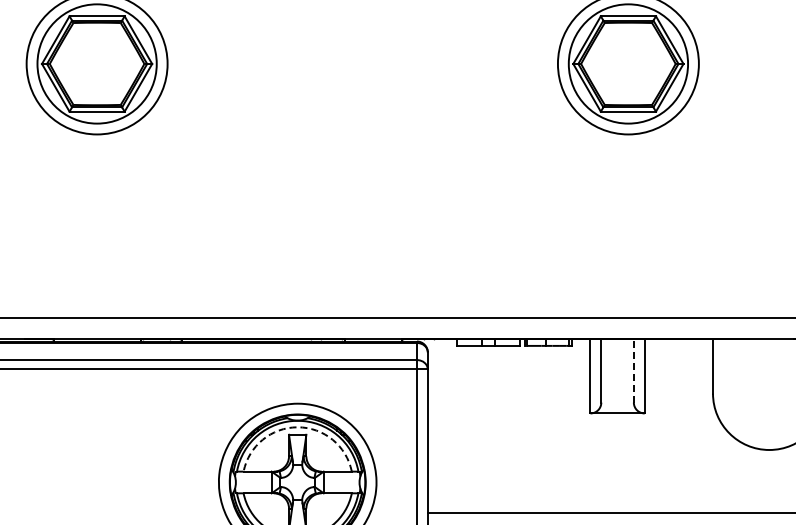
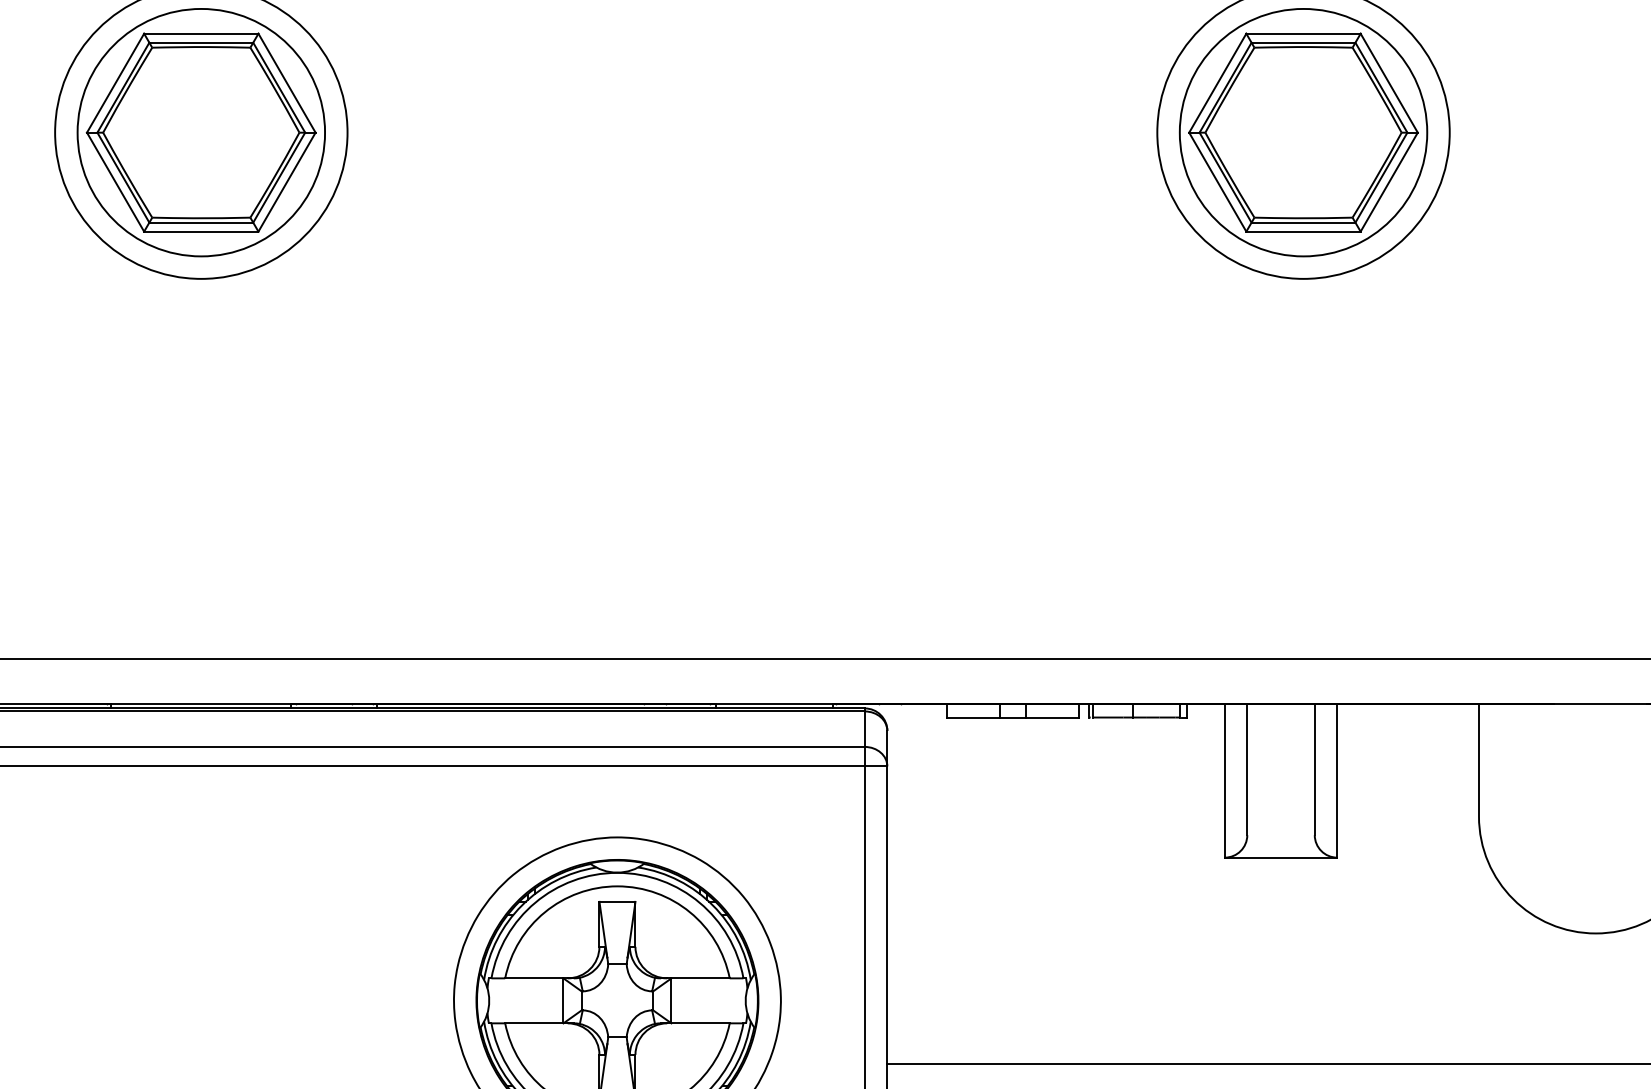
line: (633, 371) -> (1314, 770), dashed -> solid
arc: (297, 427) -> (617, 886), dashed -> solid

